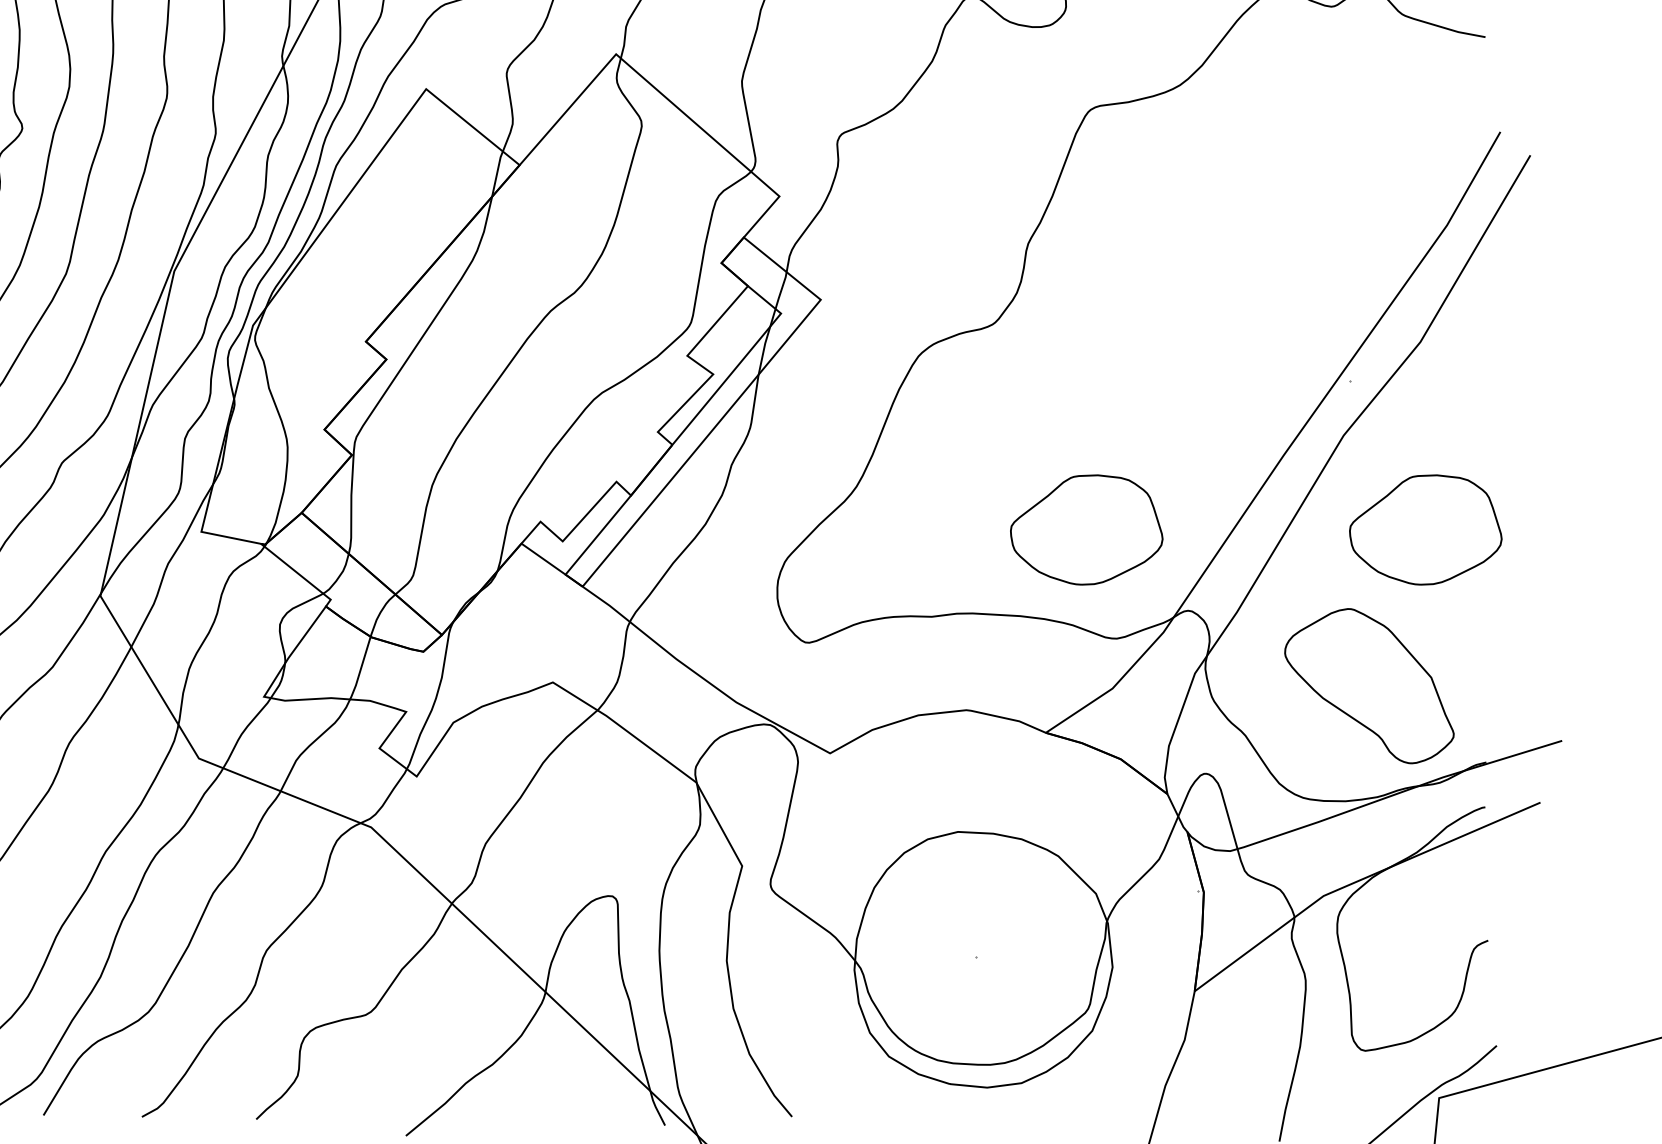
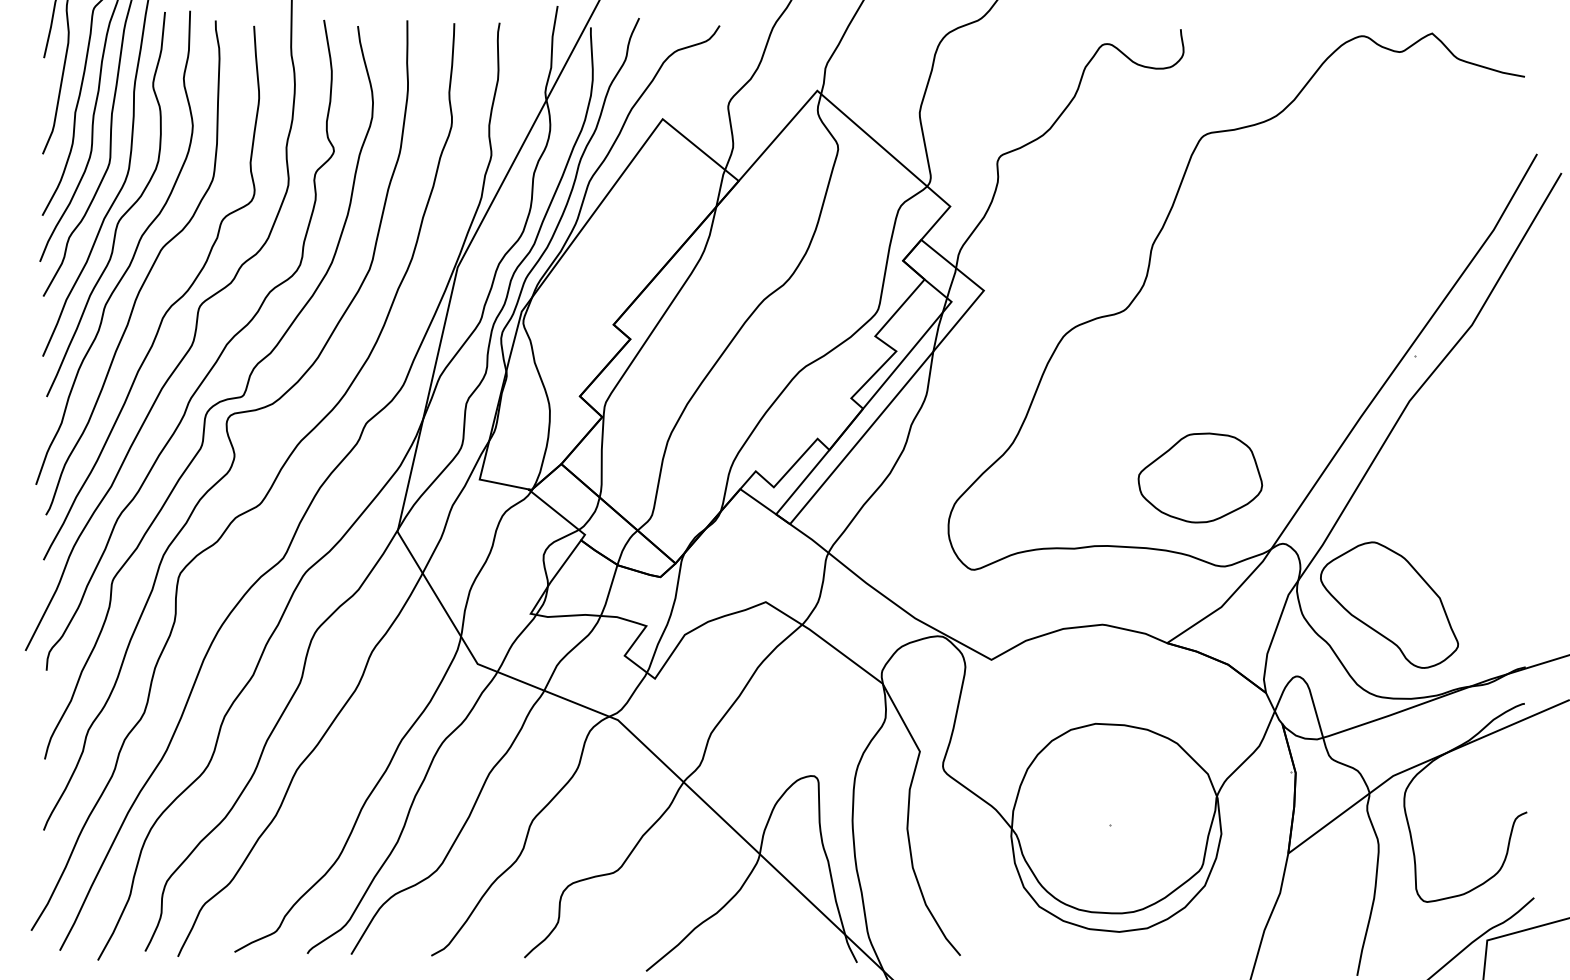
part: (1425, 529) -> (1476, 477), removed
part: (1369, 685) -> (1389, 604), moved

